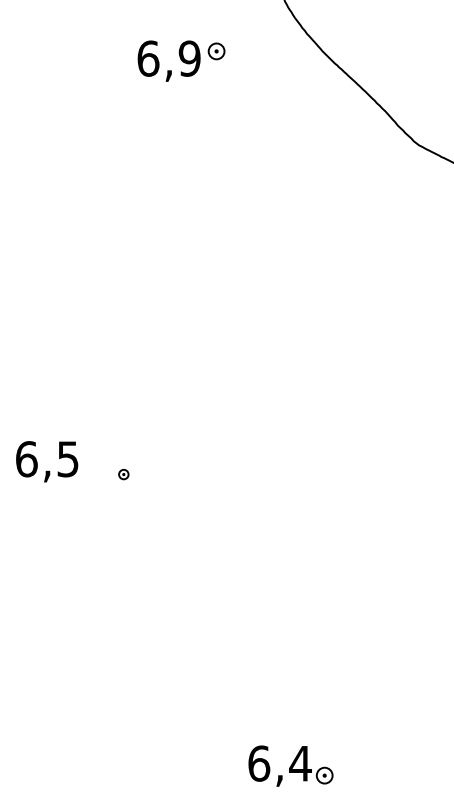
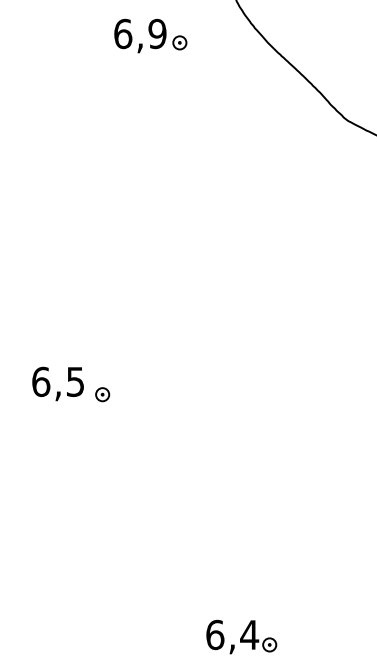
text: (168, 60) -> (139, 35), moved
text: (47, 461) -> (58, 383), moved
part: (123, 474) -> (102, 394), size x1.67

